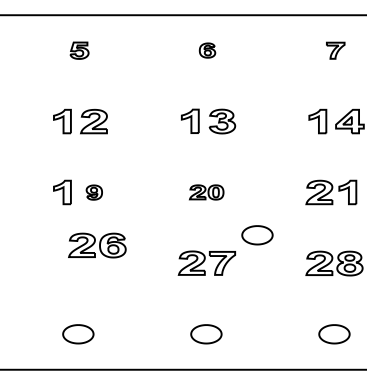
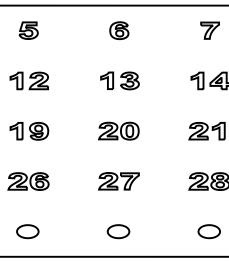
part: (79, 50) -> (28, 30), size x1.43
part: (207, 50) -> (119, 30), size x1.67
part: (335, 50) -> (210, 30), size x1.43
part: (94, 192) -> (39, 131), size x1.67
part: (206, 192) -> (118, 131), size x1.67
part: (257, 235) -> (154, 161), removed
part: (97, 245) -> (28, 181), moved

